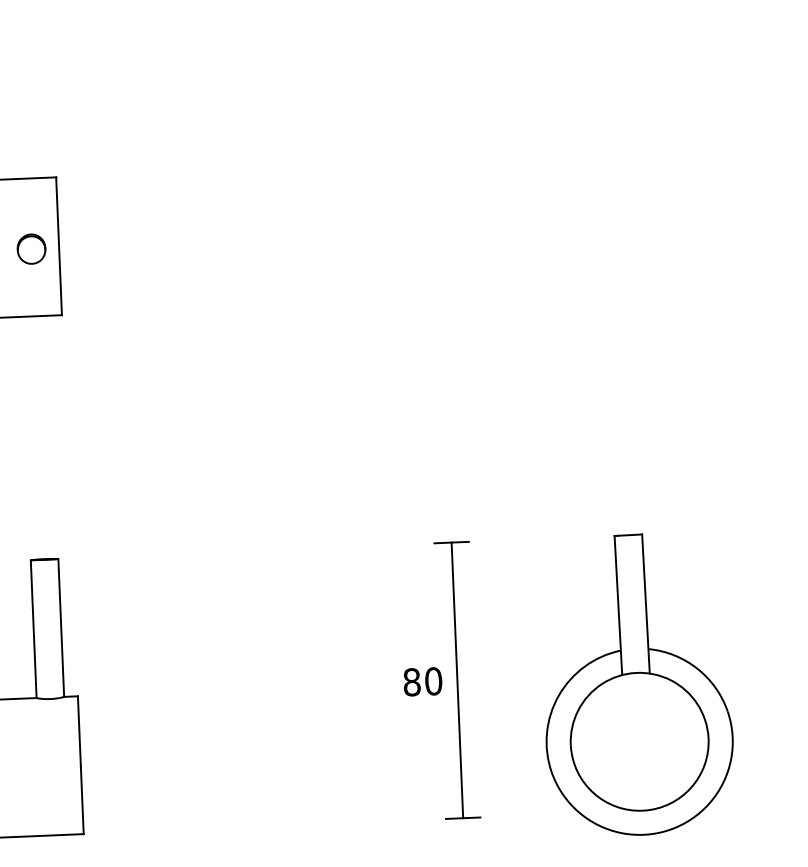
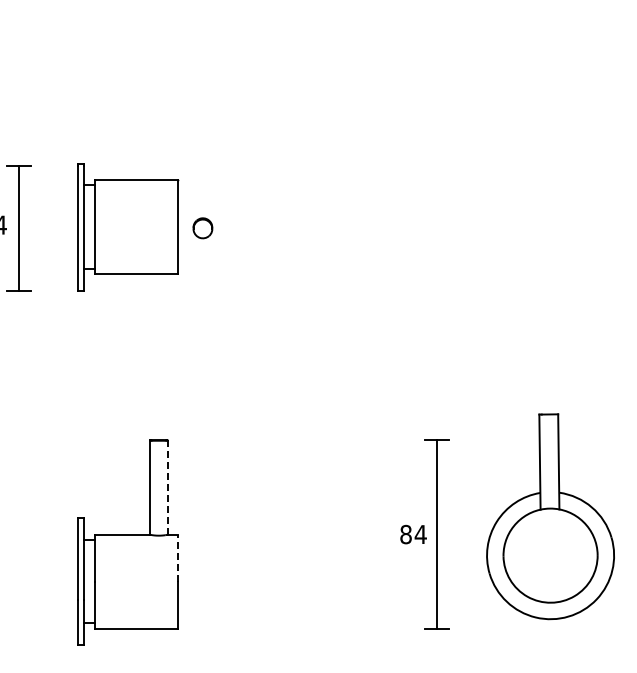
part: (30, 249) -> (202, 228), moved
line: (61, 627) -> (168, 487), solid -> dashed
text: (433, 681) -> (420, 534), 80 -> 84
part: (637, 684) -> (550, 516), moved
line: (79, 731) -> (177, 558), solid -> dashed

